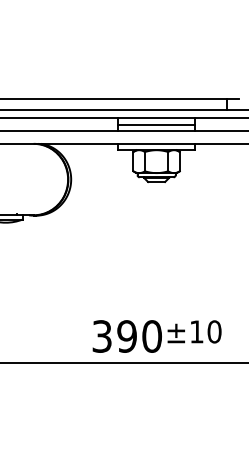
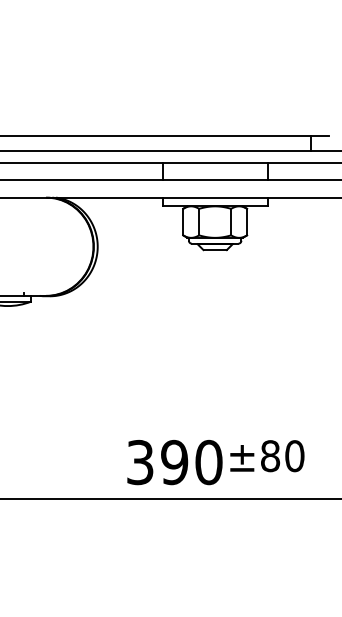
line: (156, 124) -> (214, 171), removed
text: (196, 331) -> (269, 455), ±10 -> ±80

